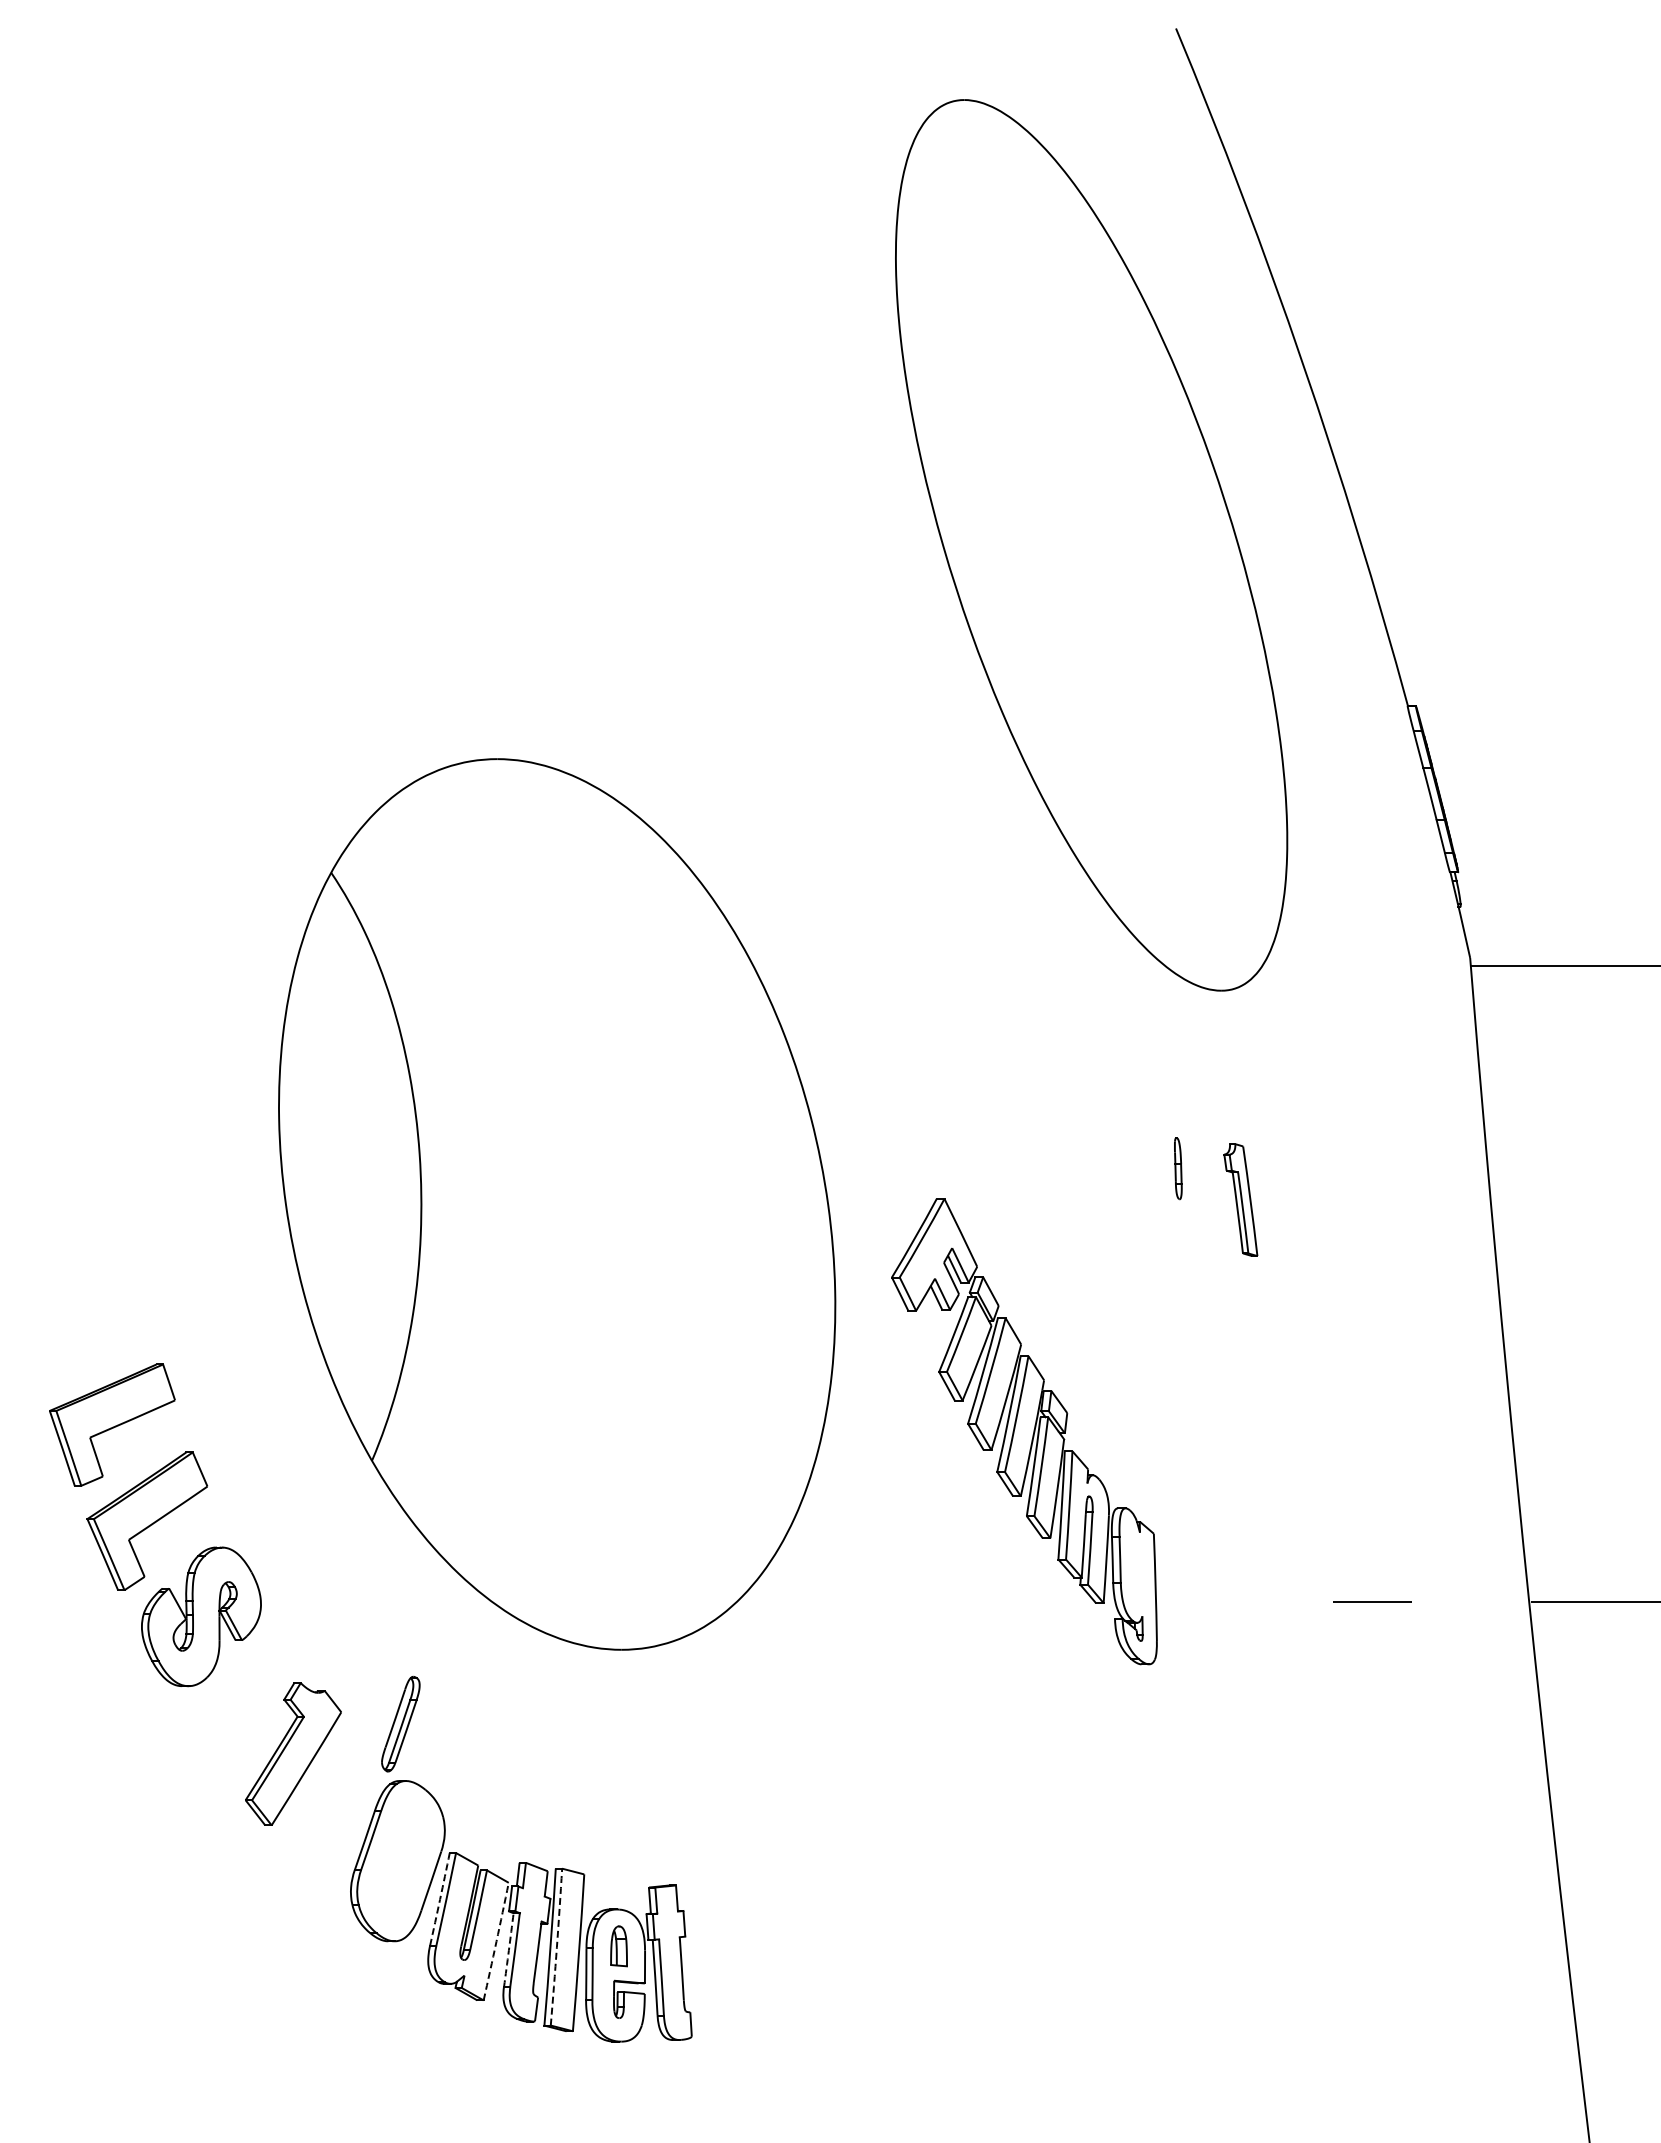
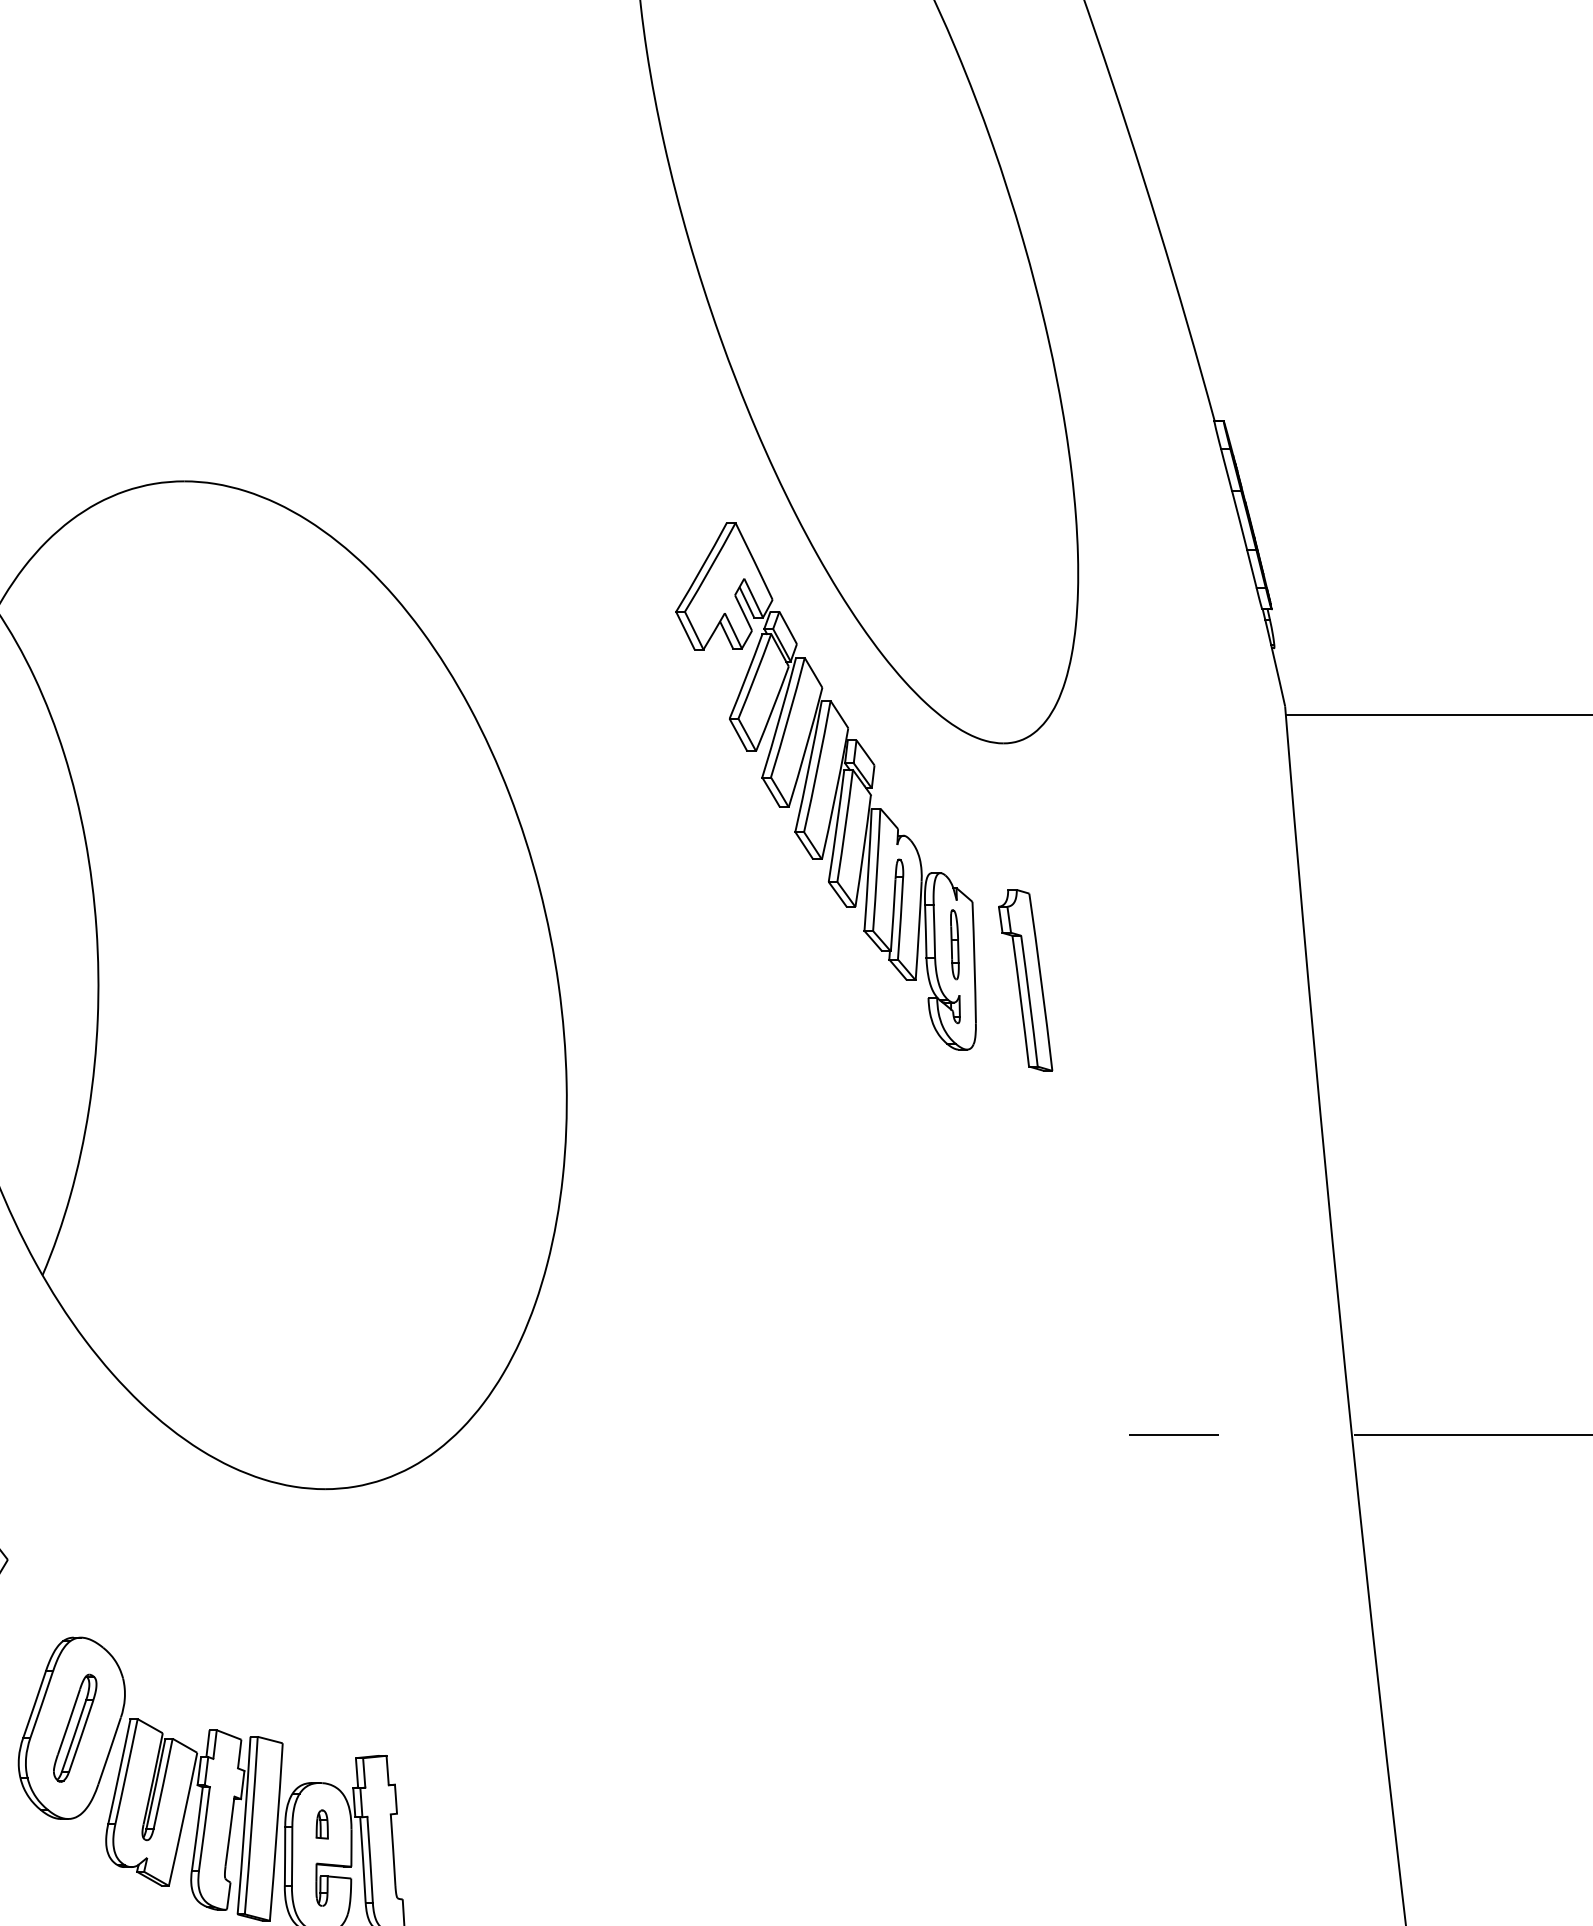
part: (1240, 1199) -> (1025, 979), size x1.43
part: (1024, 1431) -> (826, 786), moved
part: (400, 1723) -> (74, 1727), moved
arc: (440, 1899) -> (120, 1771), dashed -> solid
arc: (496, 1941) -> (183, 1819), dashed -> solid
part: (619, 1945) -> (322, 1823), size x0.62
arc: (556, 1947) -> (251, 1826), dashed -> solid
arc: (508, 1950) -> (197, 1829), dashed -> solid

